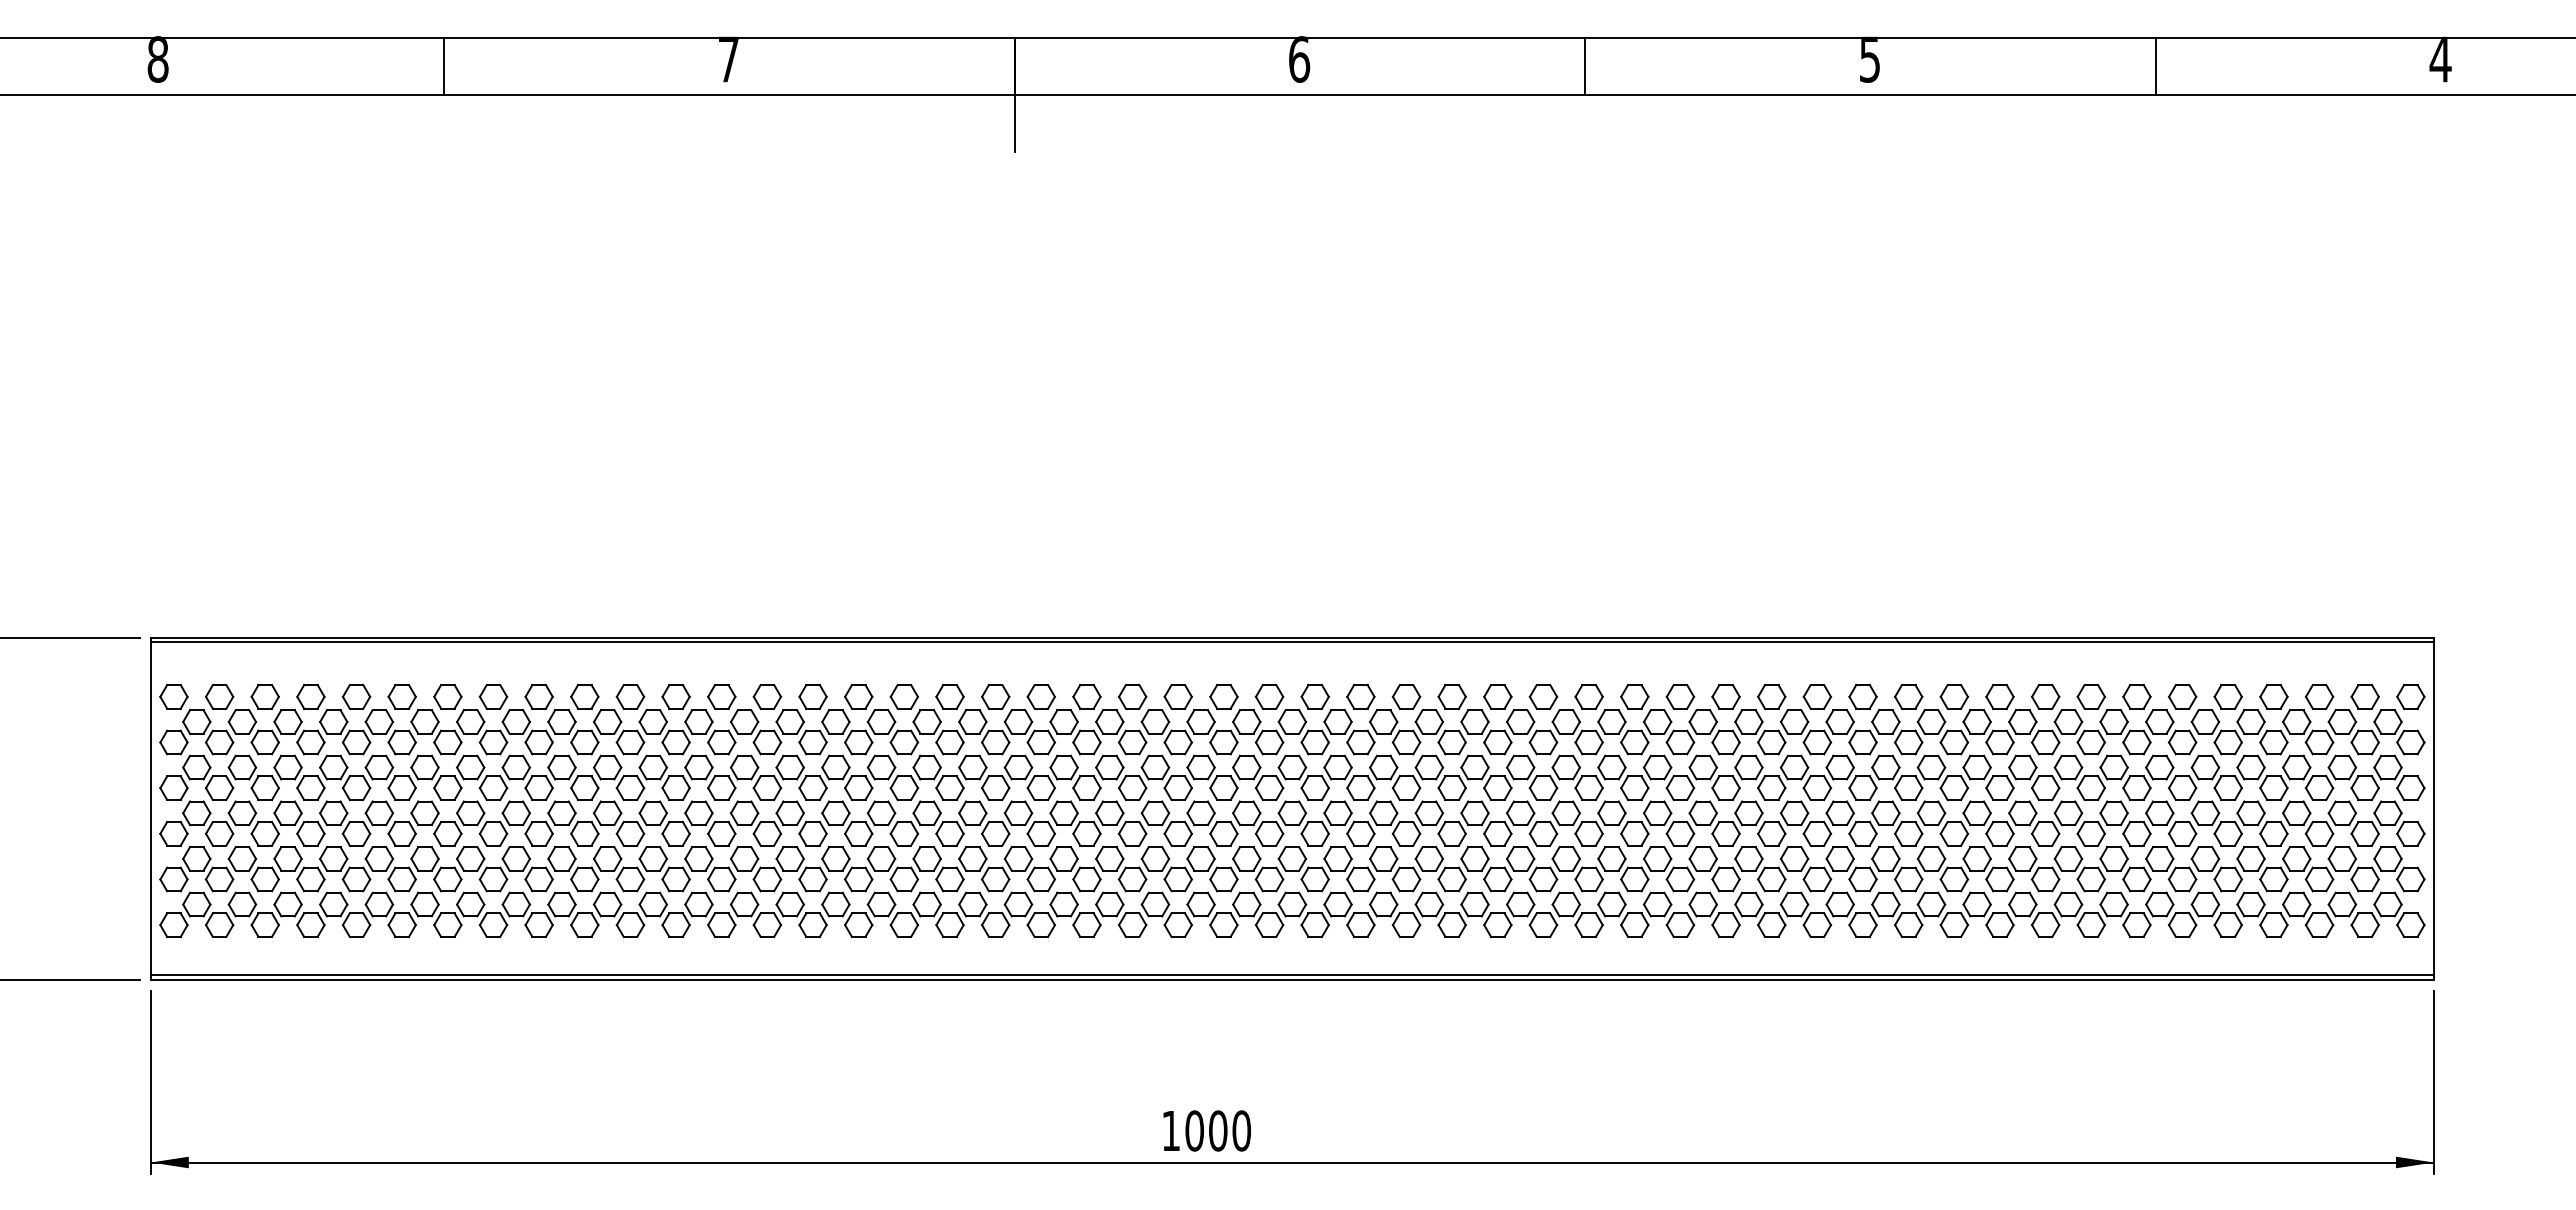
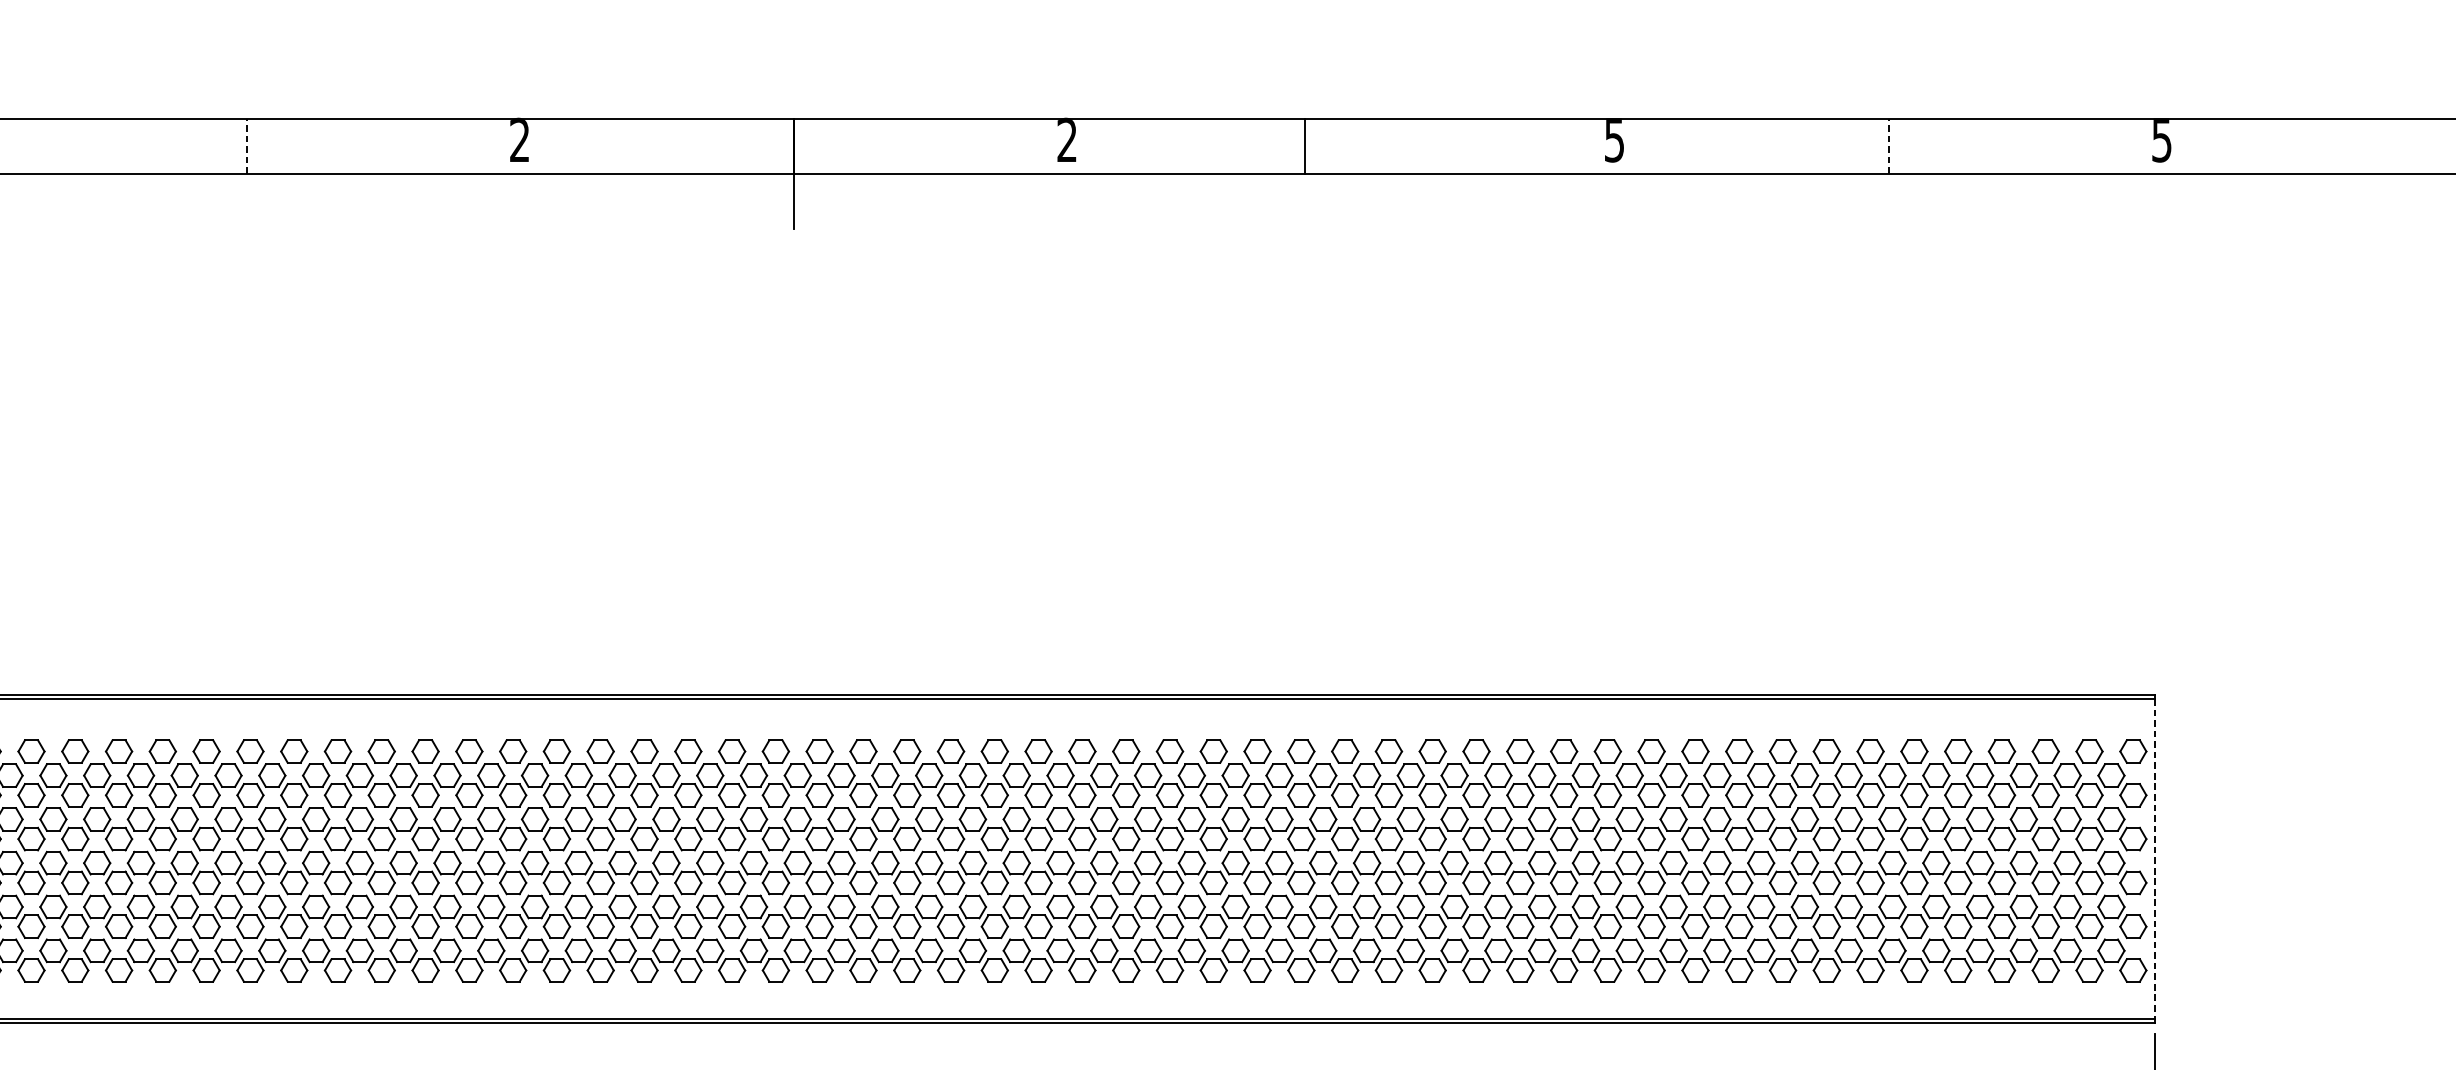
text: (728, 59) -> (519, 140), 7 -> 2
text: (1299, 59) -> (1067, 140), 6 -> 2
text: (2440, 59) -> (2161, 140), 4 -> 5
line: (1585, 65) -> (1305, 145), moved
line: (444, 66) -> (247, 146), solid -> dashed
line: (2155, 66) -> (1888, 146), solid -> dashed
line: (2433, 808) -> (2155, 858), solid -> dashed

